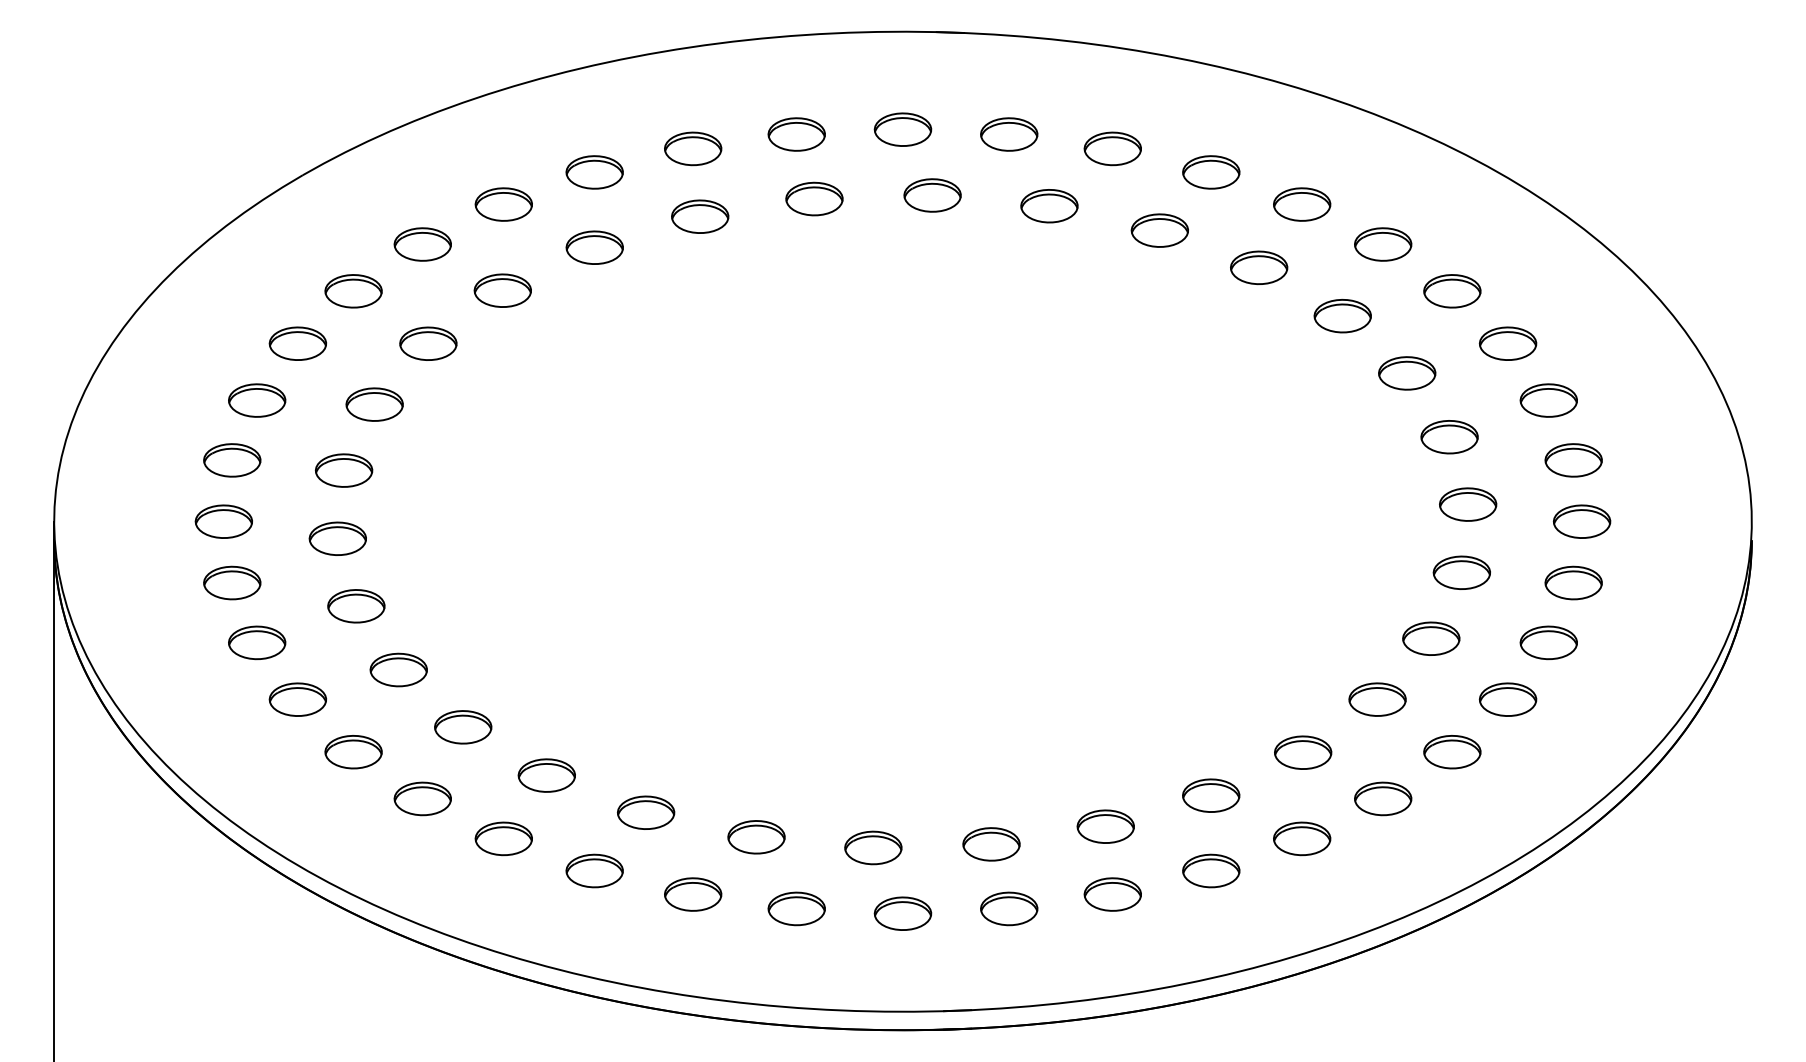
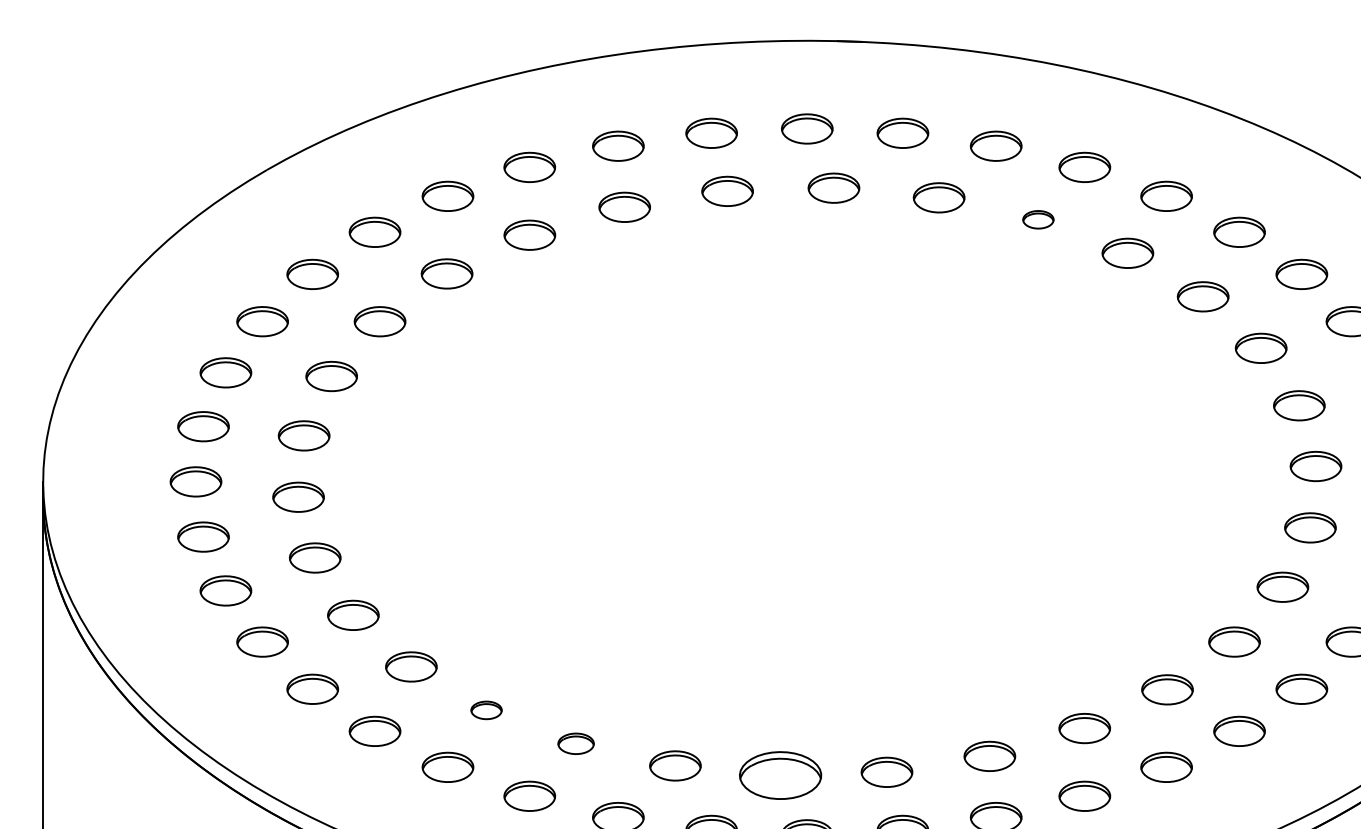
part: (1159, 230) -> (1038, 219), size x0.6
part: (546, 775) -> (486, 710), size x0.6
part: (646, 812) -> (576, 743), size x0.7
part: (873, 847) -> (780, 775), size x1.6

